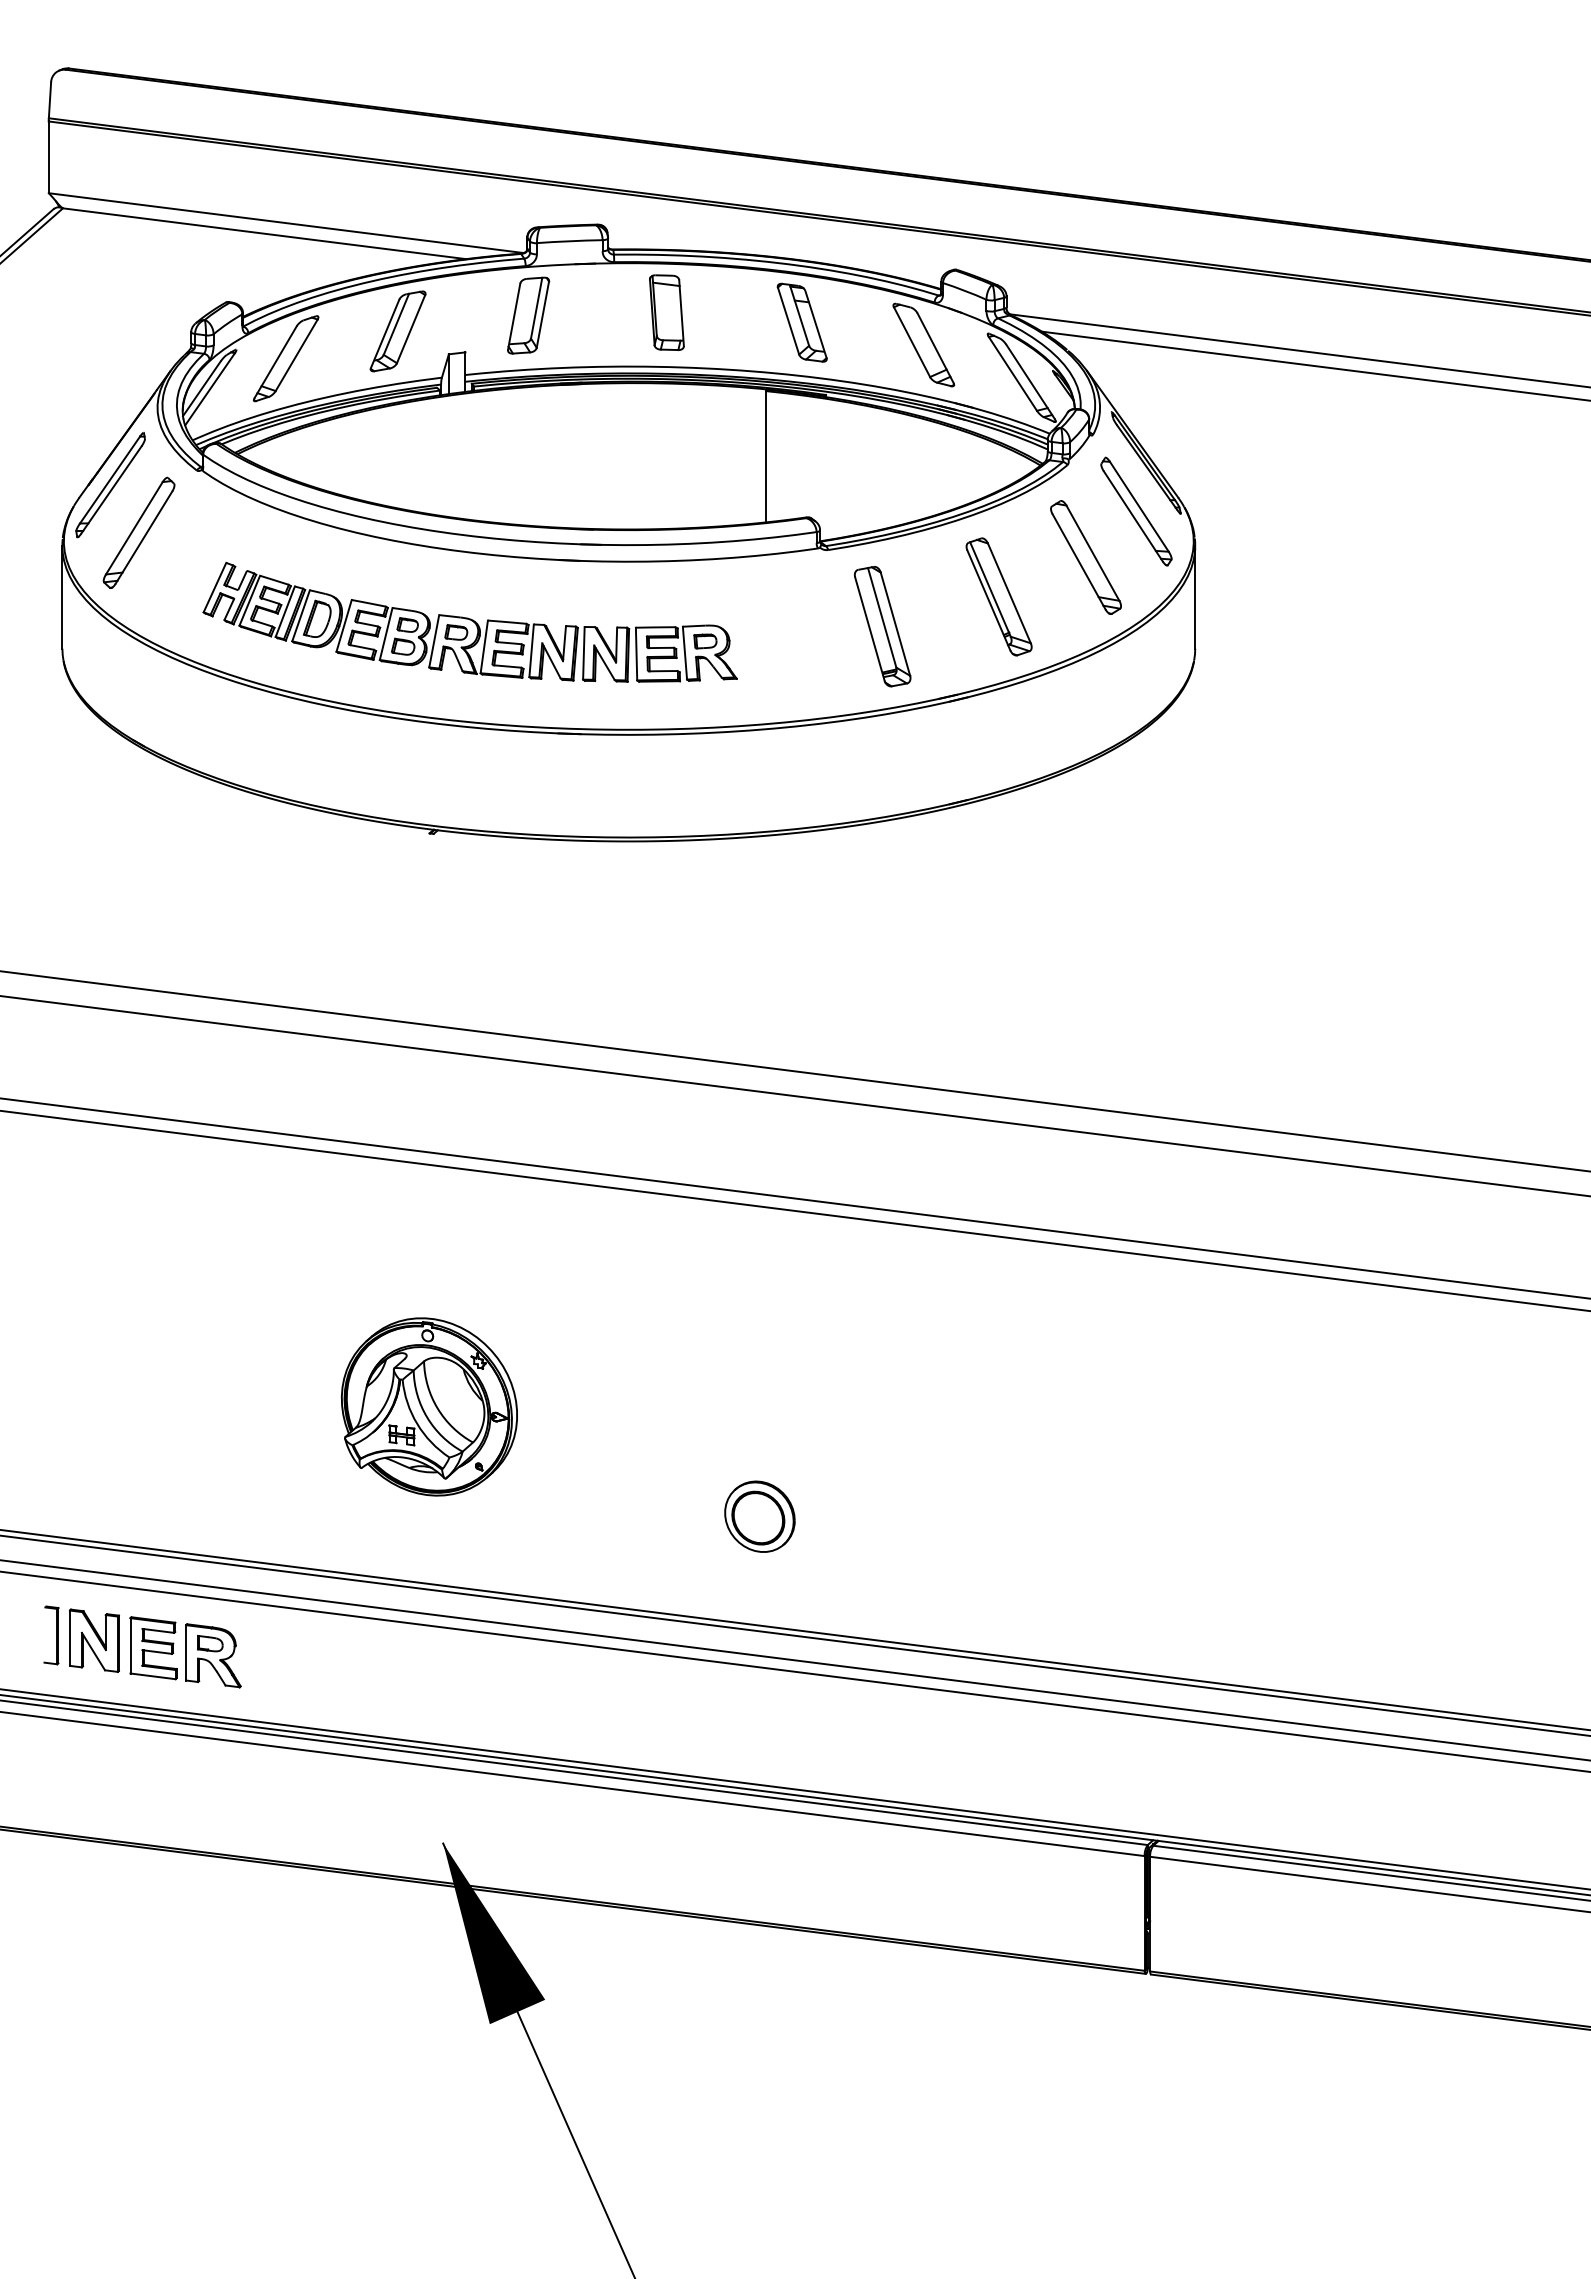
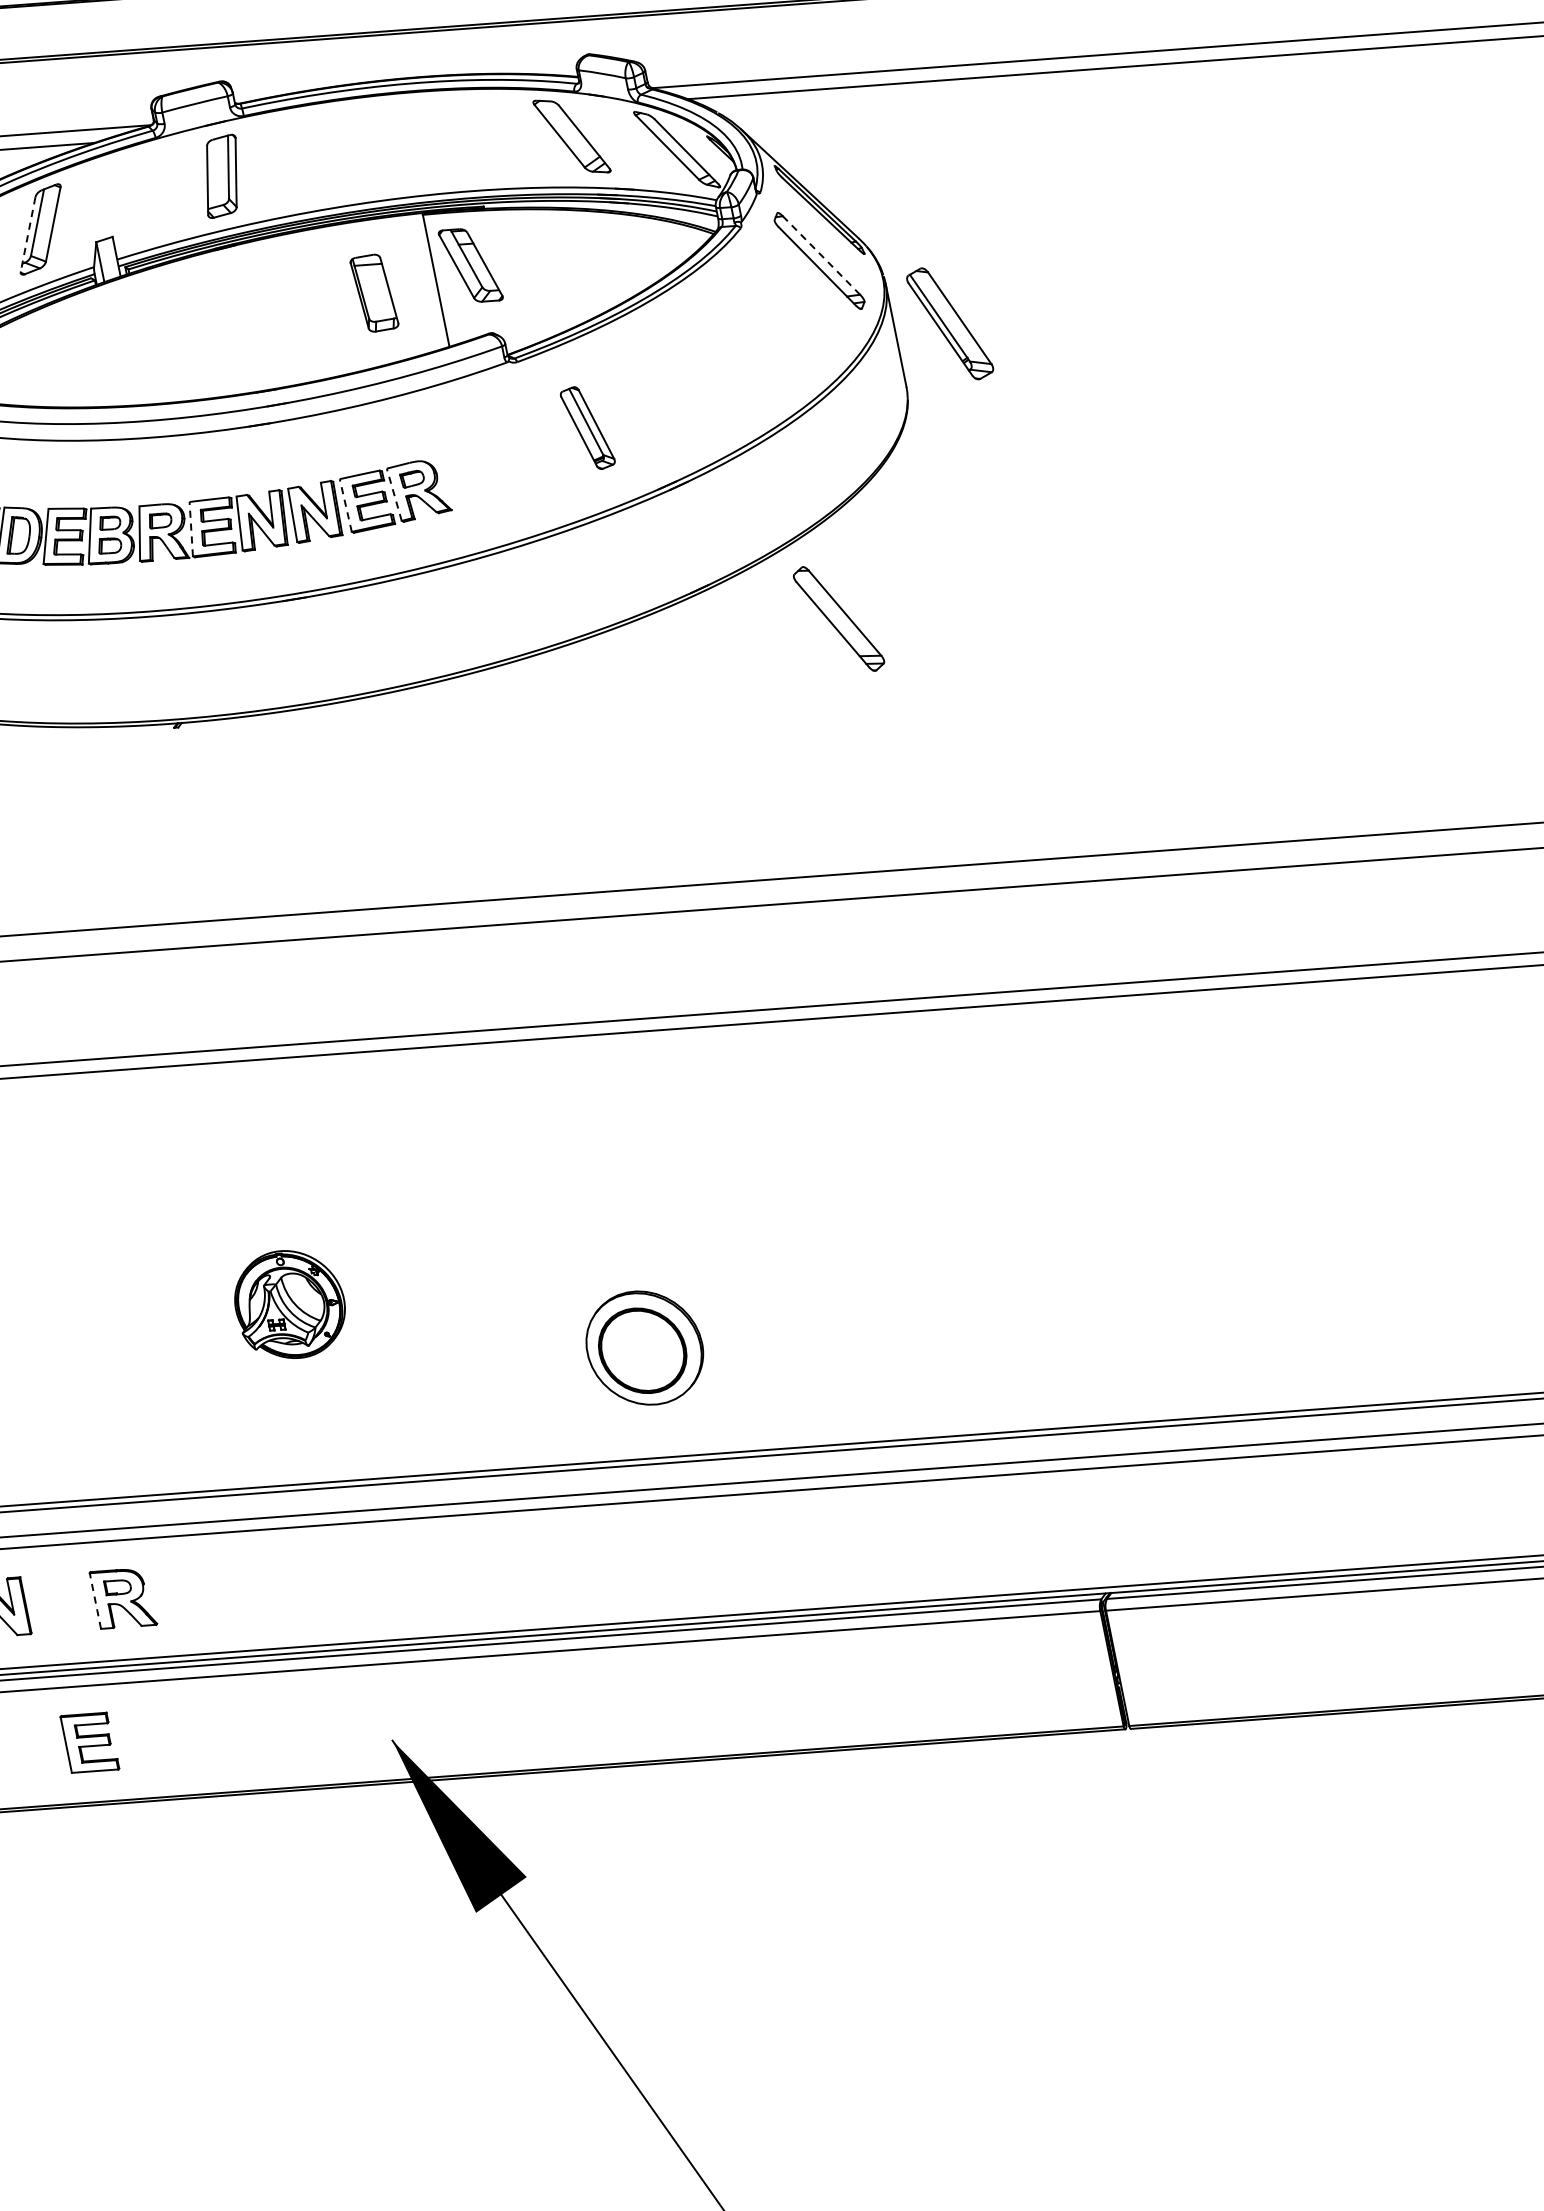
part: (666, 312) -> (374, 293), moved
part: (528, 315) -> (221, 176), moved
part: (801, 322) -> (469, 265), moved
line: (385, 333) -> (28, 234), solid -> dashed
line: (1139, 506) -> (821, 255), solid -> dashed
part: (1085, 557) -> (838, 619), moved
part: (998, 596) -> (949, 323), moved
part: (882, 626) -> (587, 427), size x0.7
line: (484, 646) -> (191, 528), solid -> dashed
line: (684, 652) -> (393, 494), solid -> dashed
line: (636, 653) -> (345, 504), solid -> dashed
part: (428, 1406) -> (289, 1304), size x0.6
part: (759, 1516) -> (644, 1347), size x1.6
part: (153, 1648) -> (89, 1743), moved
line: (186, 1652) -> (95, 1600), solid -> dashed

